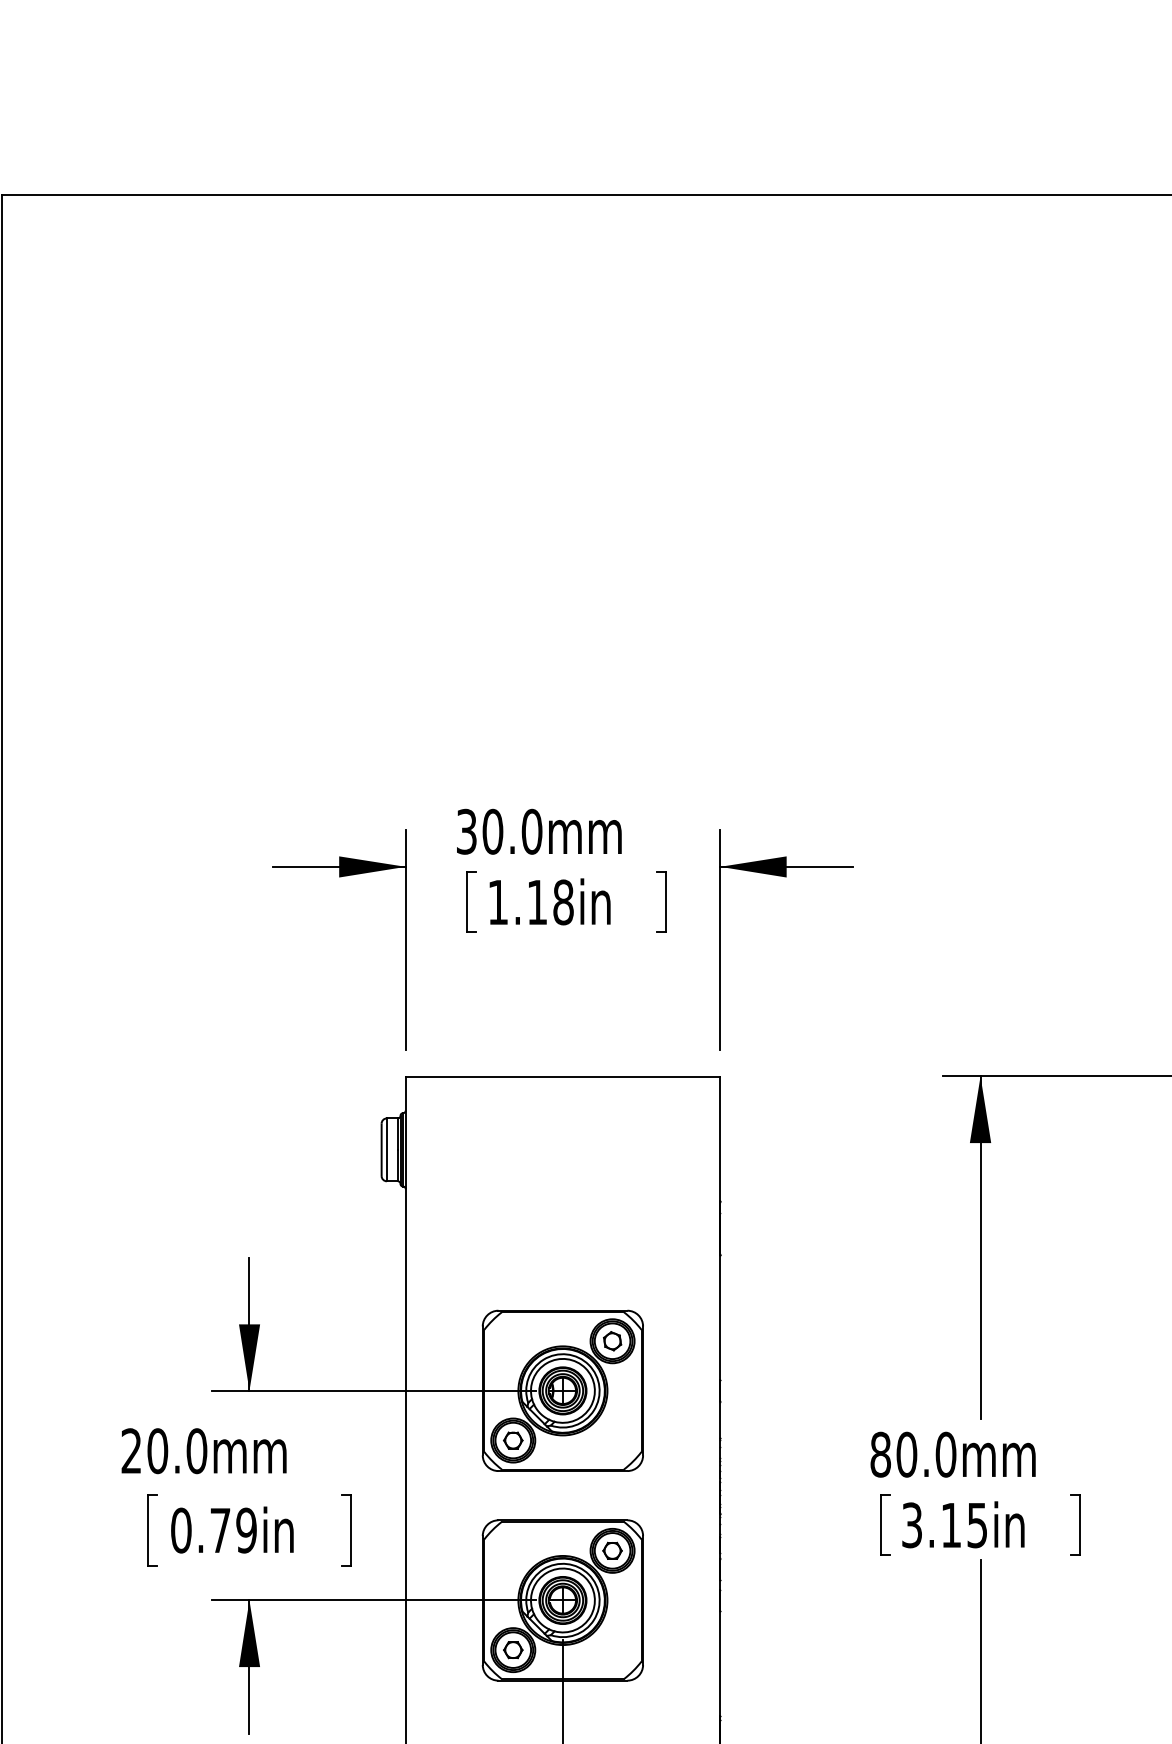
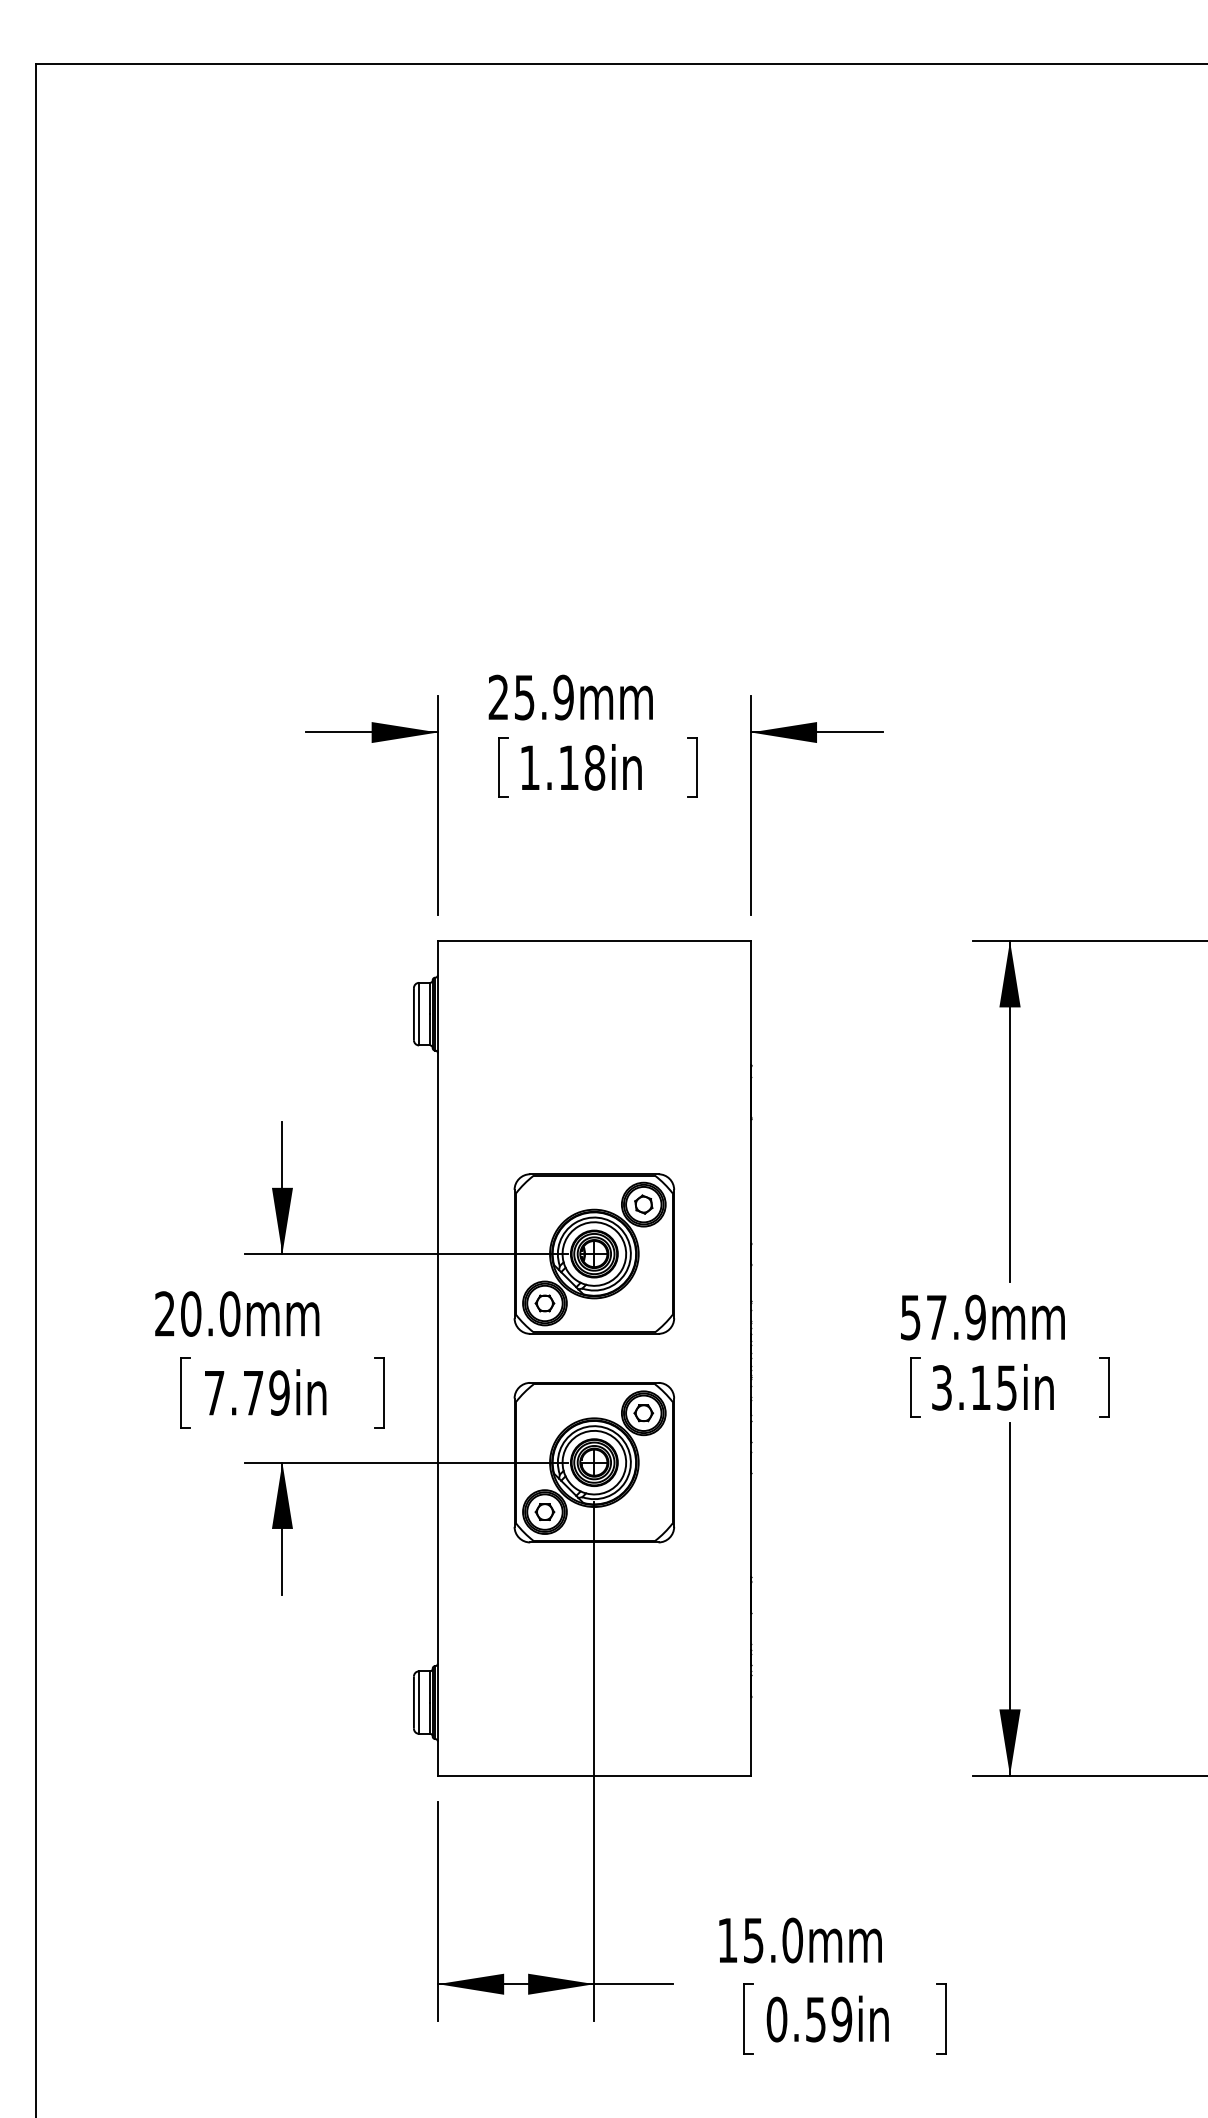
text: (498, 831) -> (530, 697), 30.0mm -> 25.9mm
text: (912, 1454) -> (942, 1317), 80.0mm -> 57.9mm
text: (181, 1529) -> (214, 1392), 0.79in -> 7.79in

